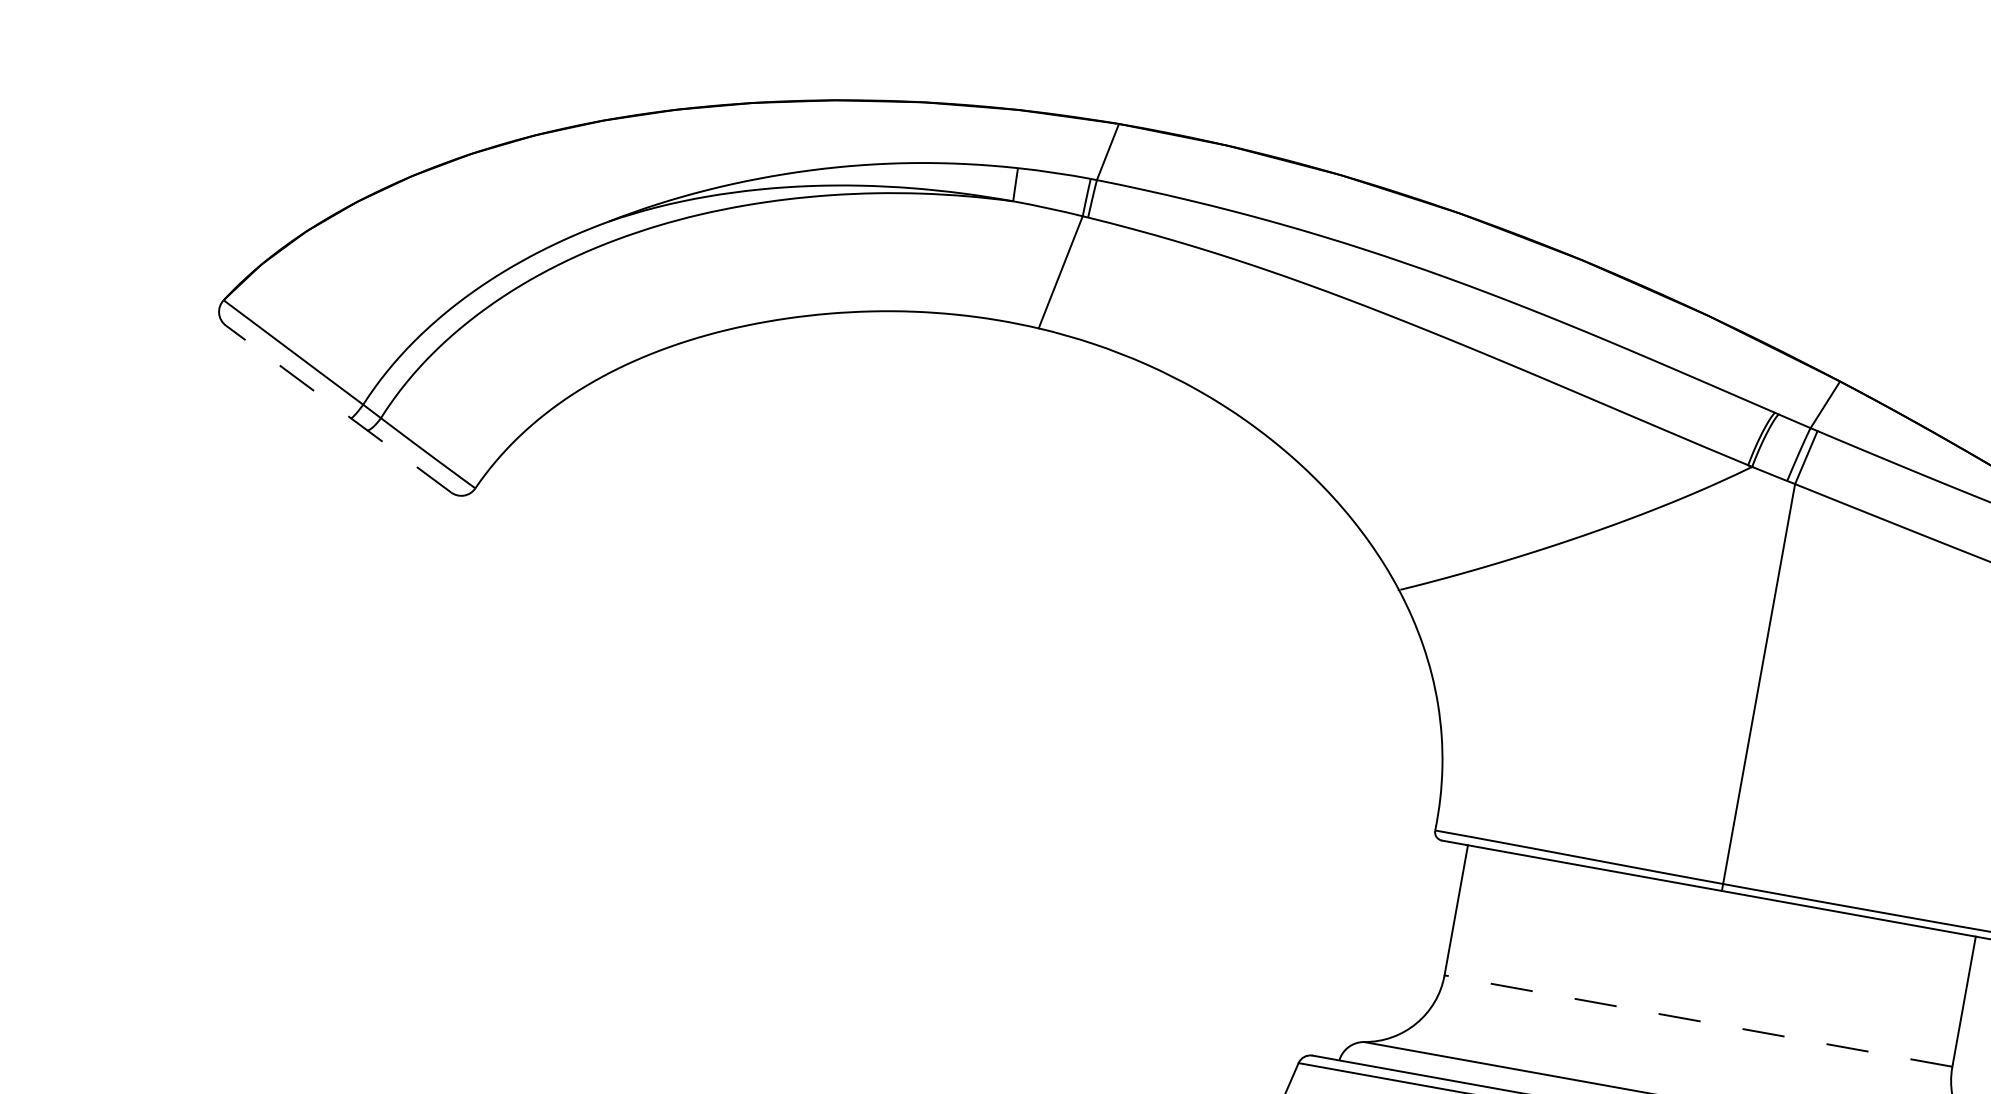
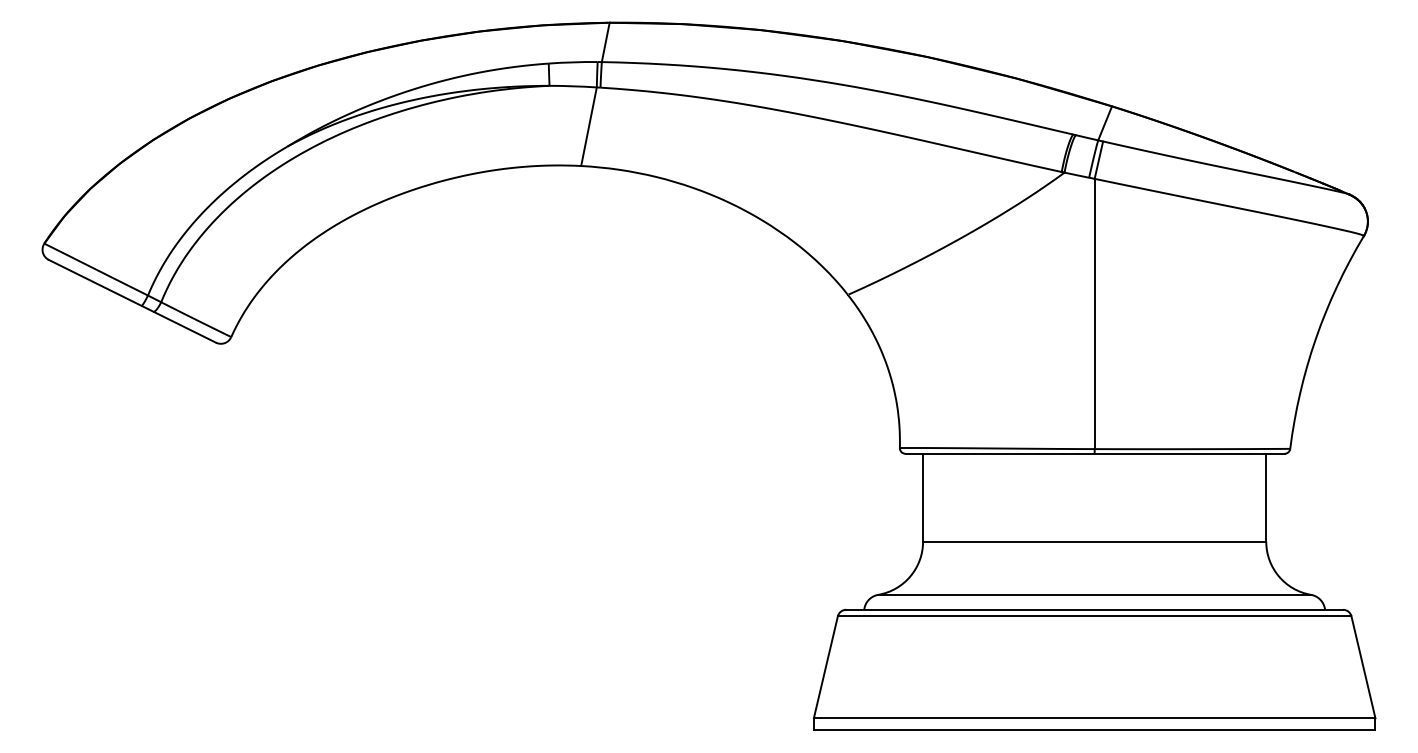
line: (337, 409) -> (131, 301), dashed -> solid
line: (1698, 1020) -> (1094, 541), dashed -> solid

